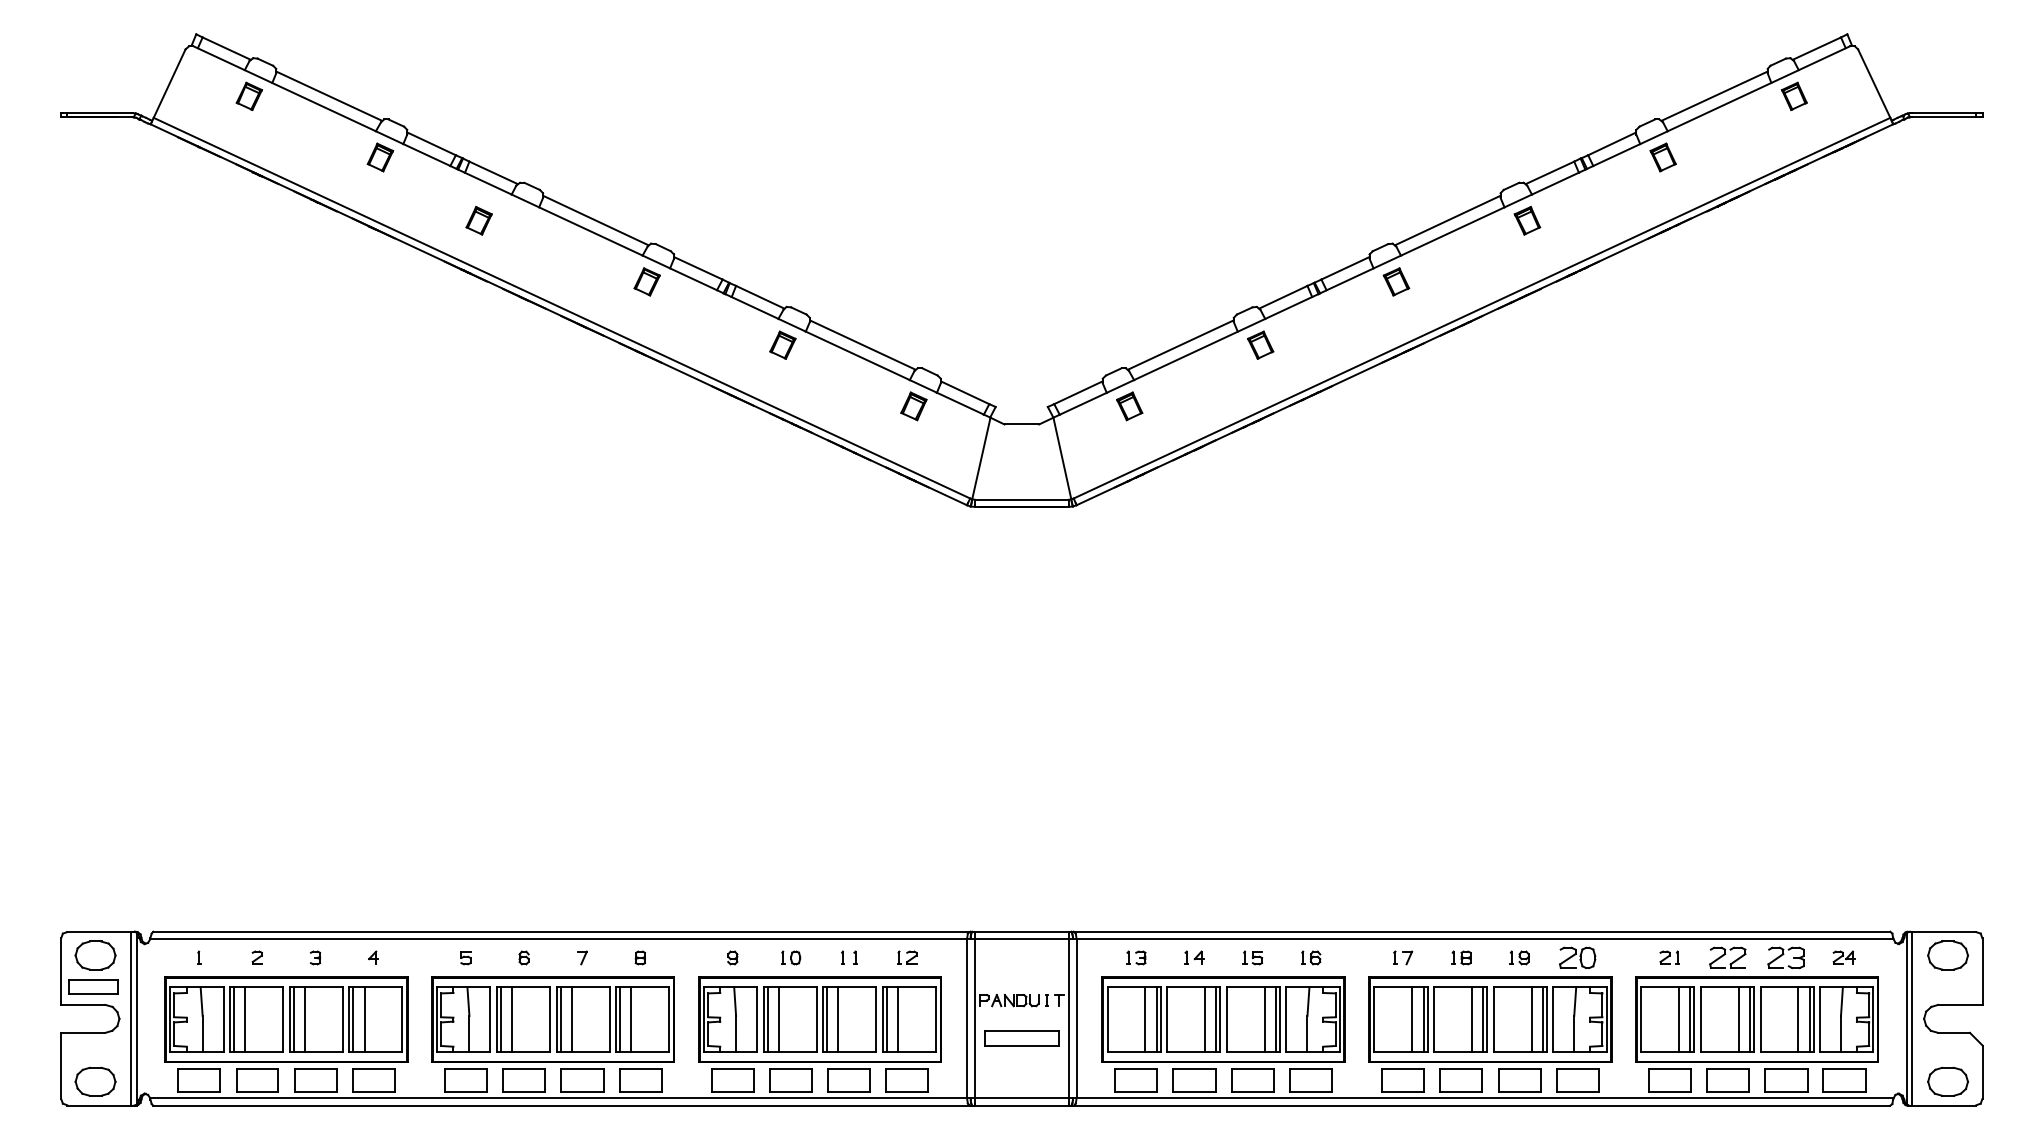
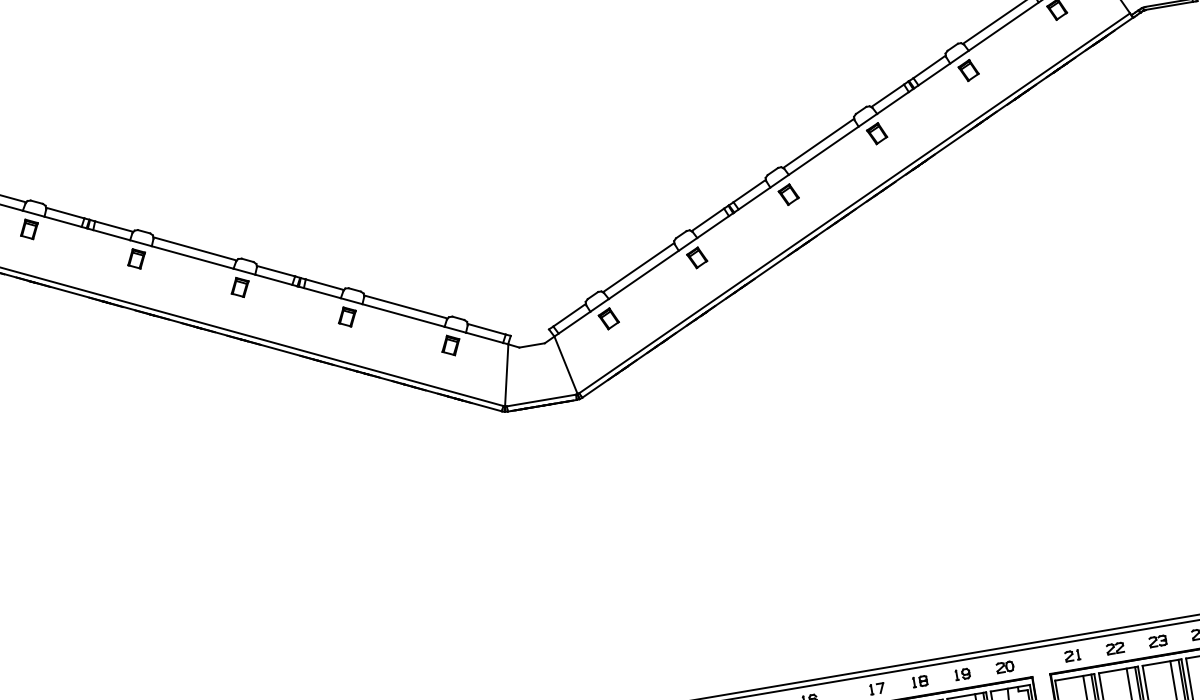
part: (478, 220) -> (136, 258), moved
part: (1577, 957) -> (1005, 666), size x0.62
part: (1728, 957) -> (1115, 648), size x0.62
part: (1786, 957) -> (1158, 641), size x0.62

